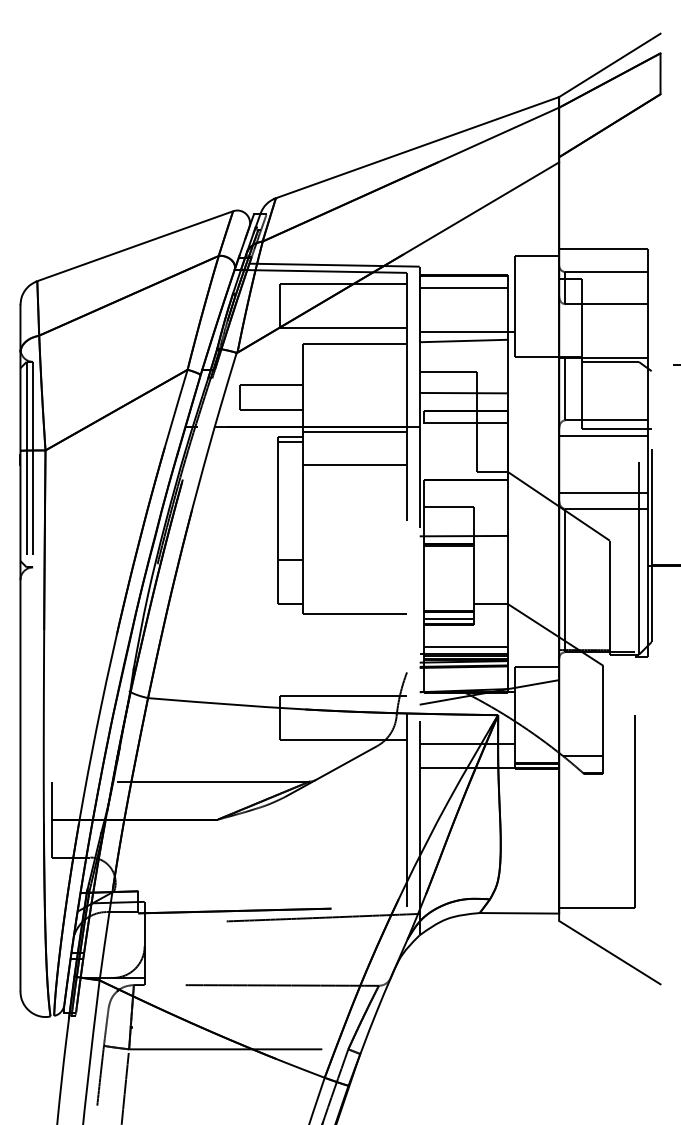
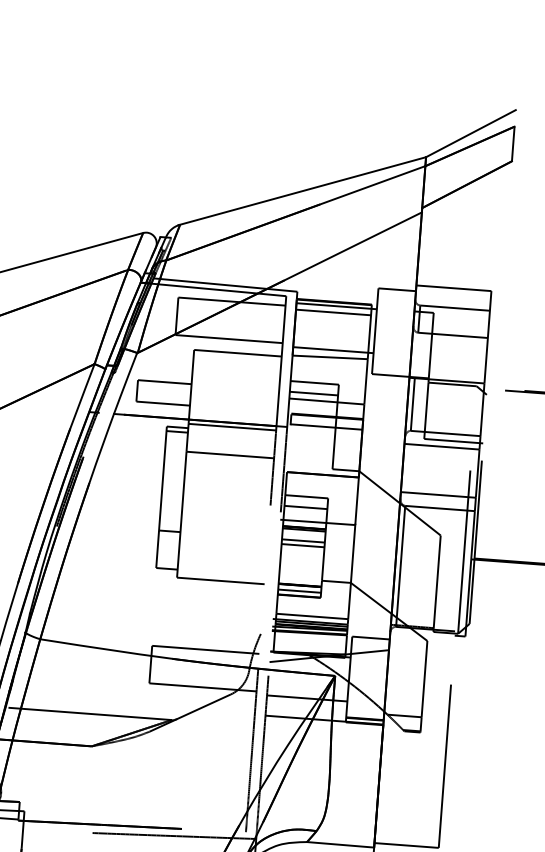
line: (466, 280) -> (336, 306), added
line: (447, 385) -> (313, 393), added
line: (448, 519) -> (305, 507), added
line: (448, 559) -> (303, 541), added
line: (448, 564) -> (302, 545), added

